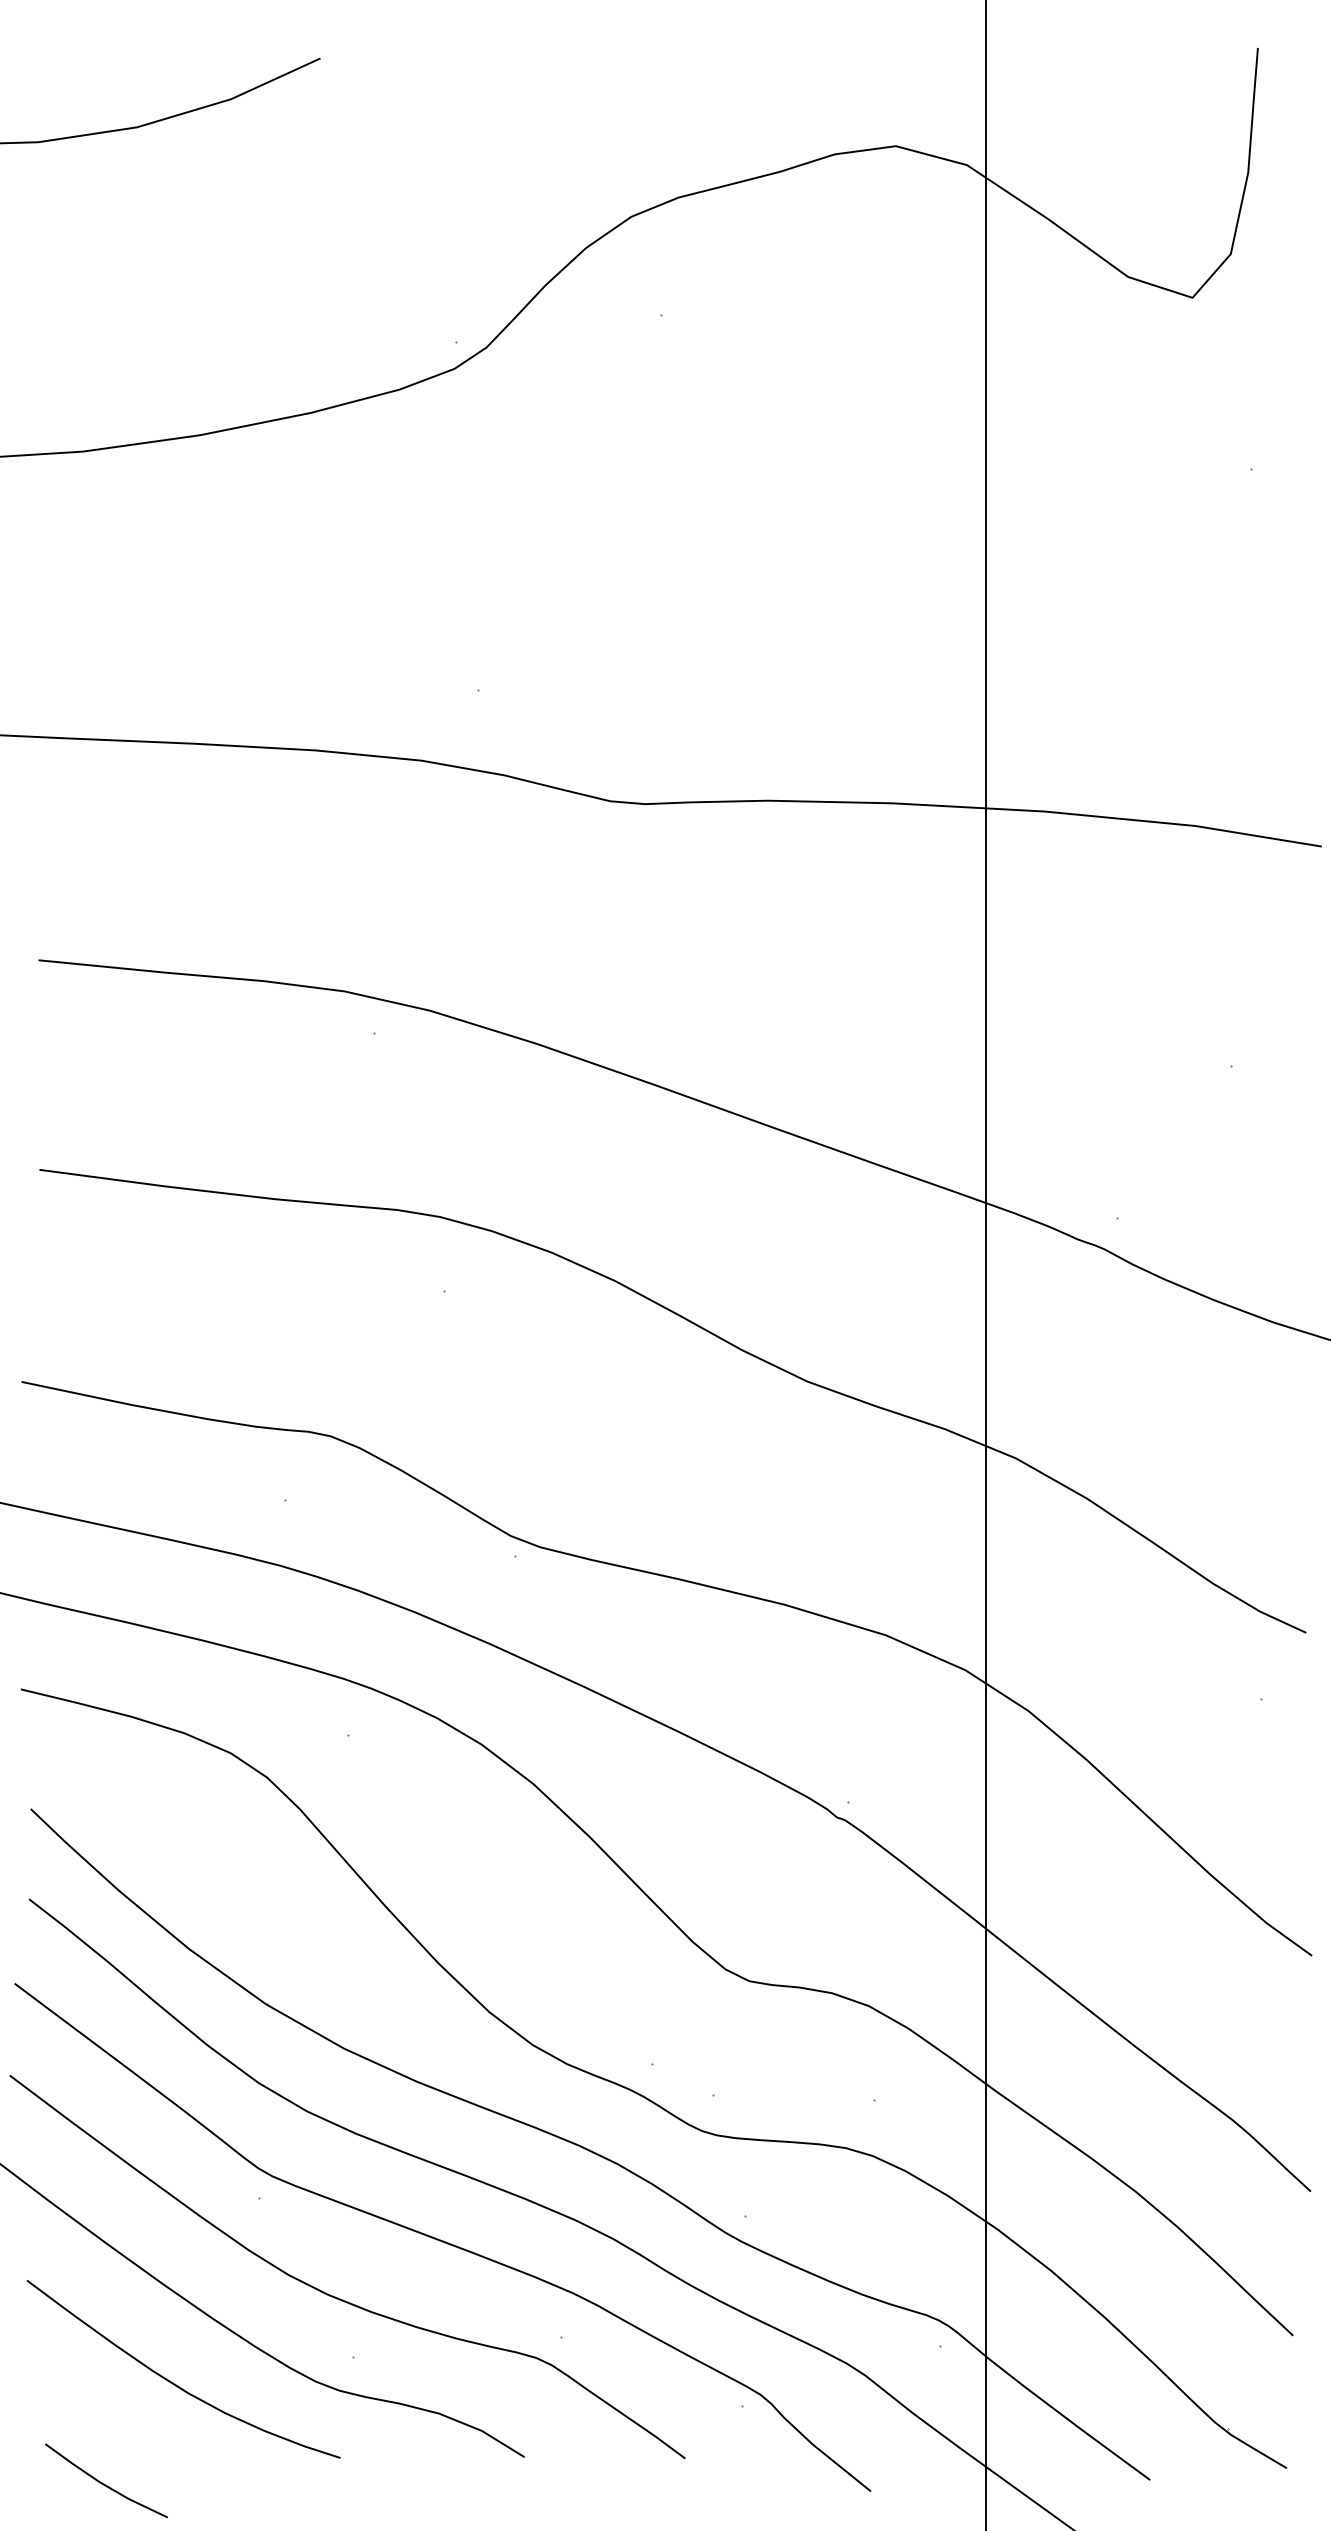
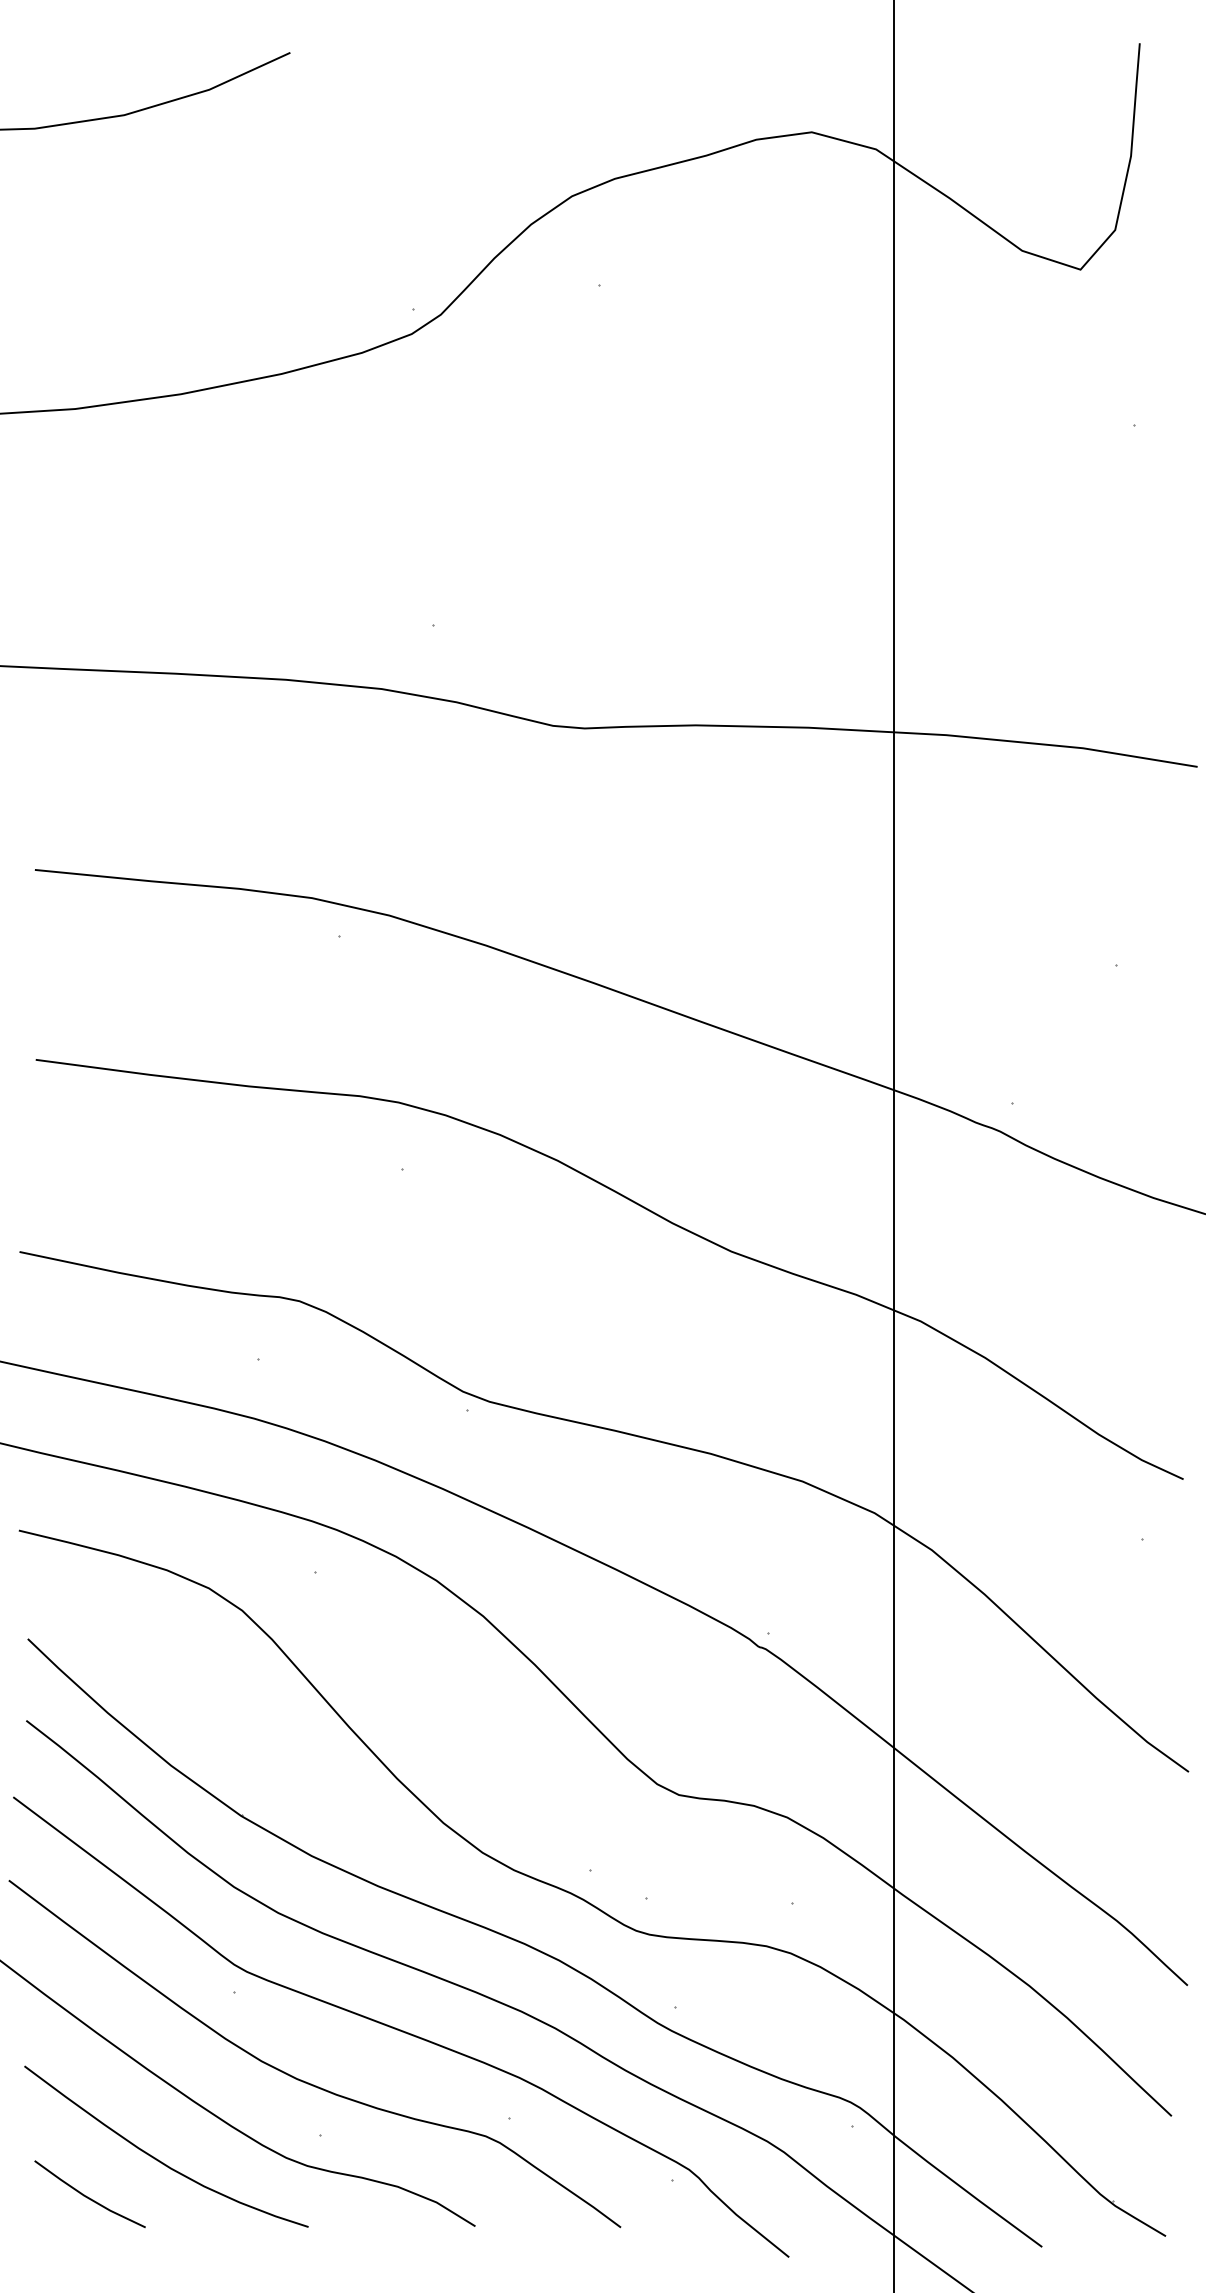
line: (104, 2483) -> (88, 2196), moved

